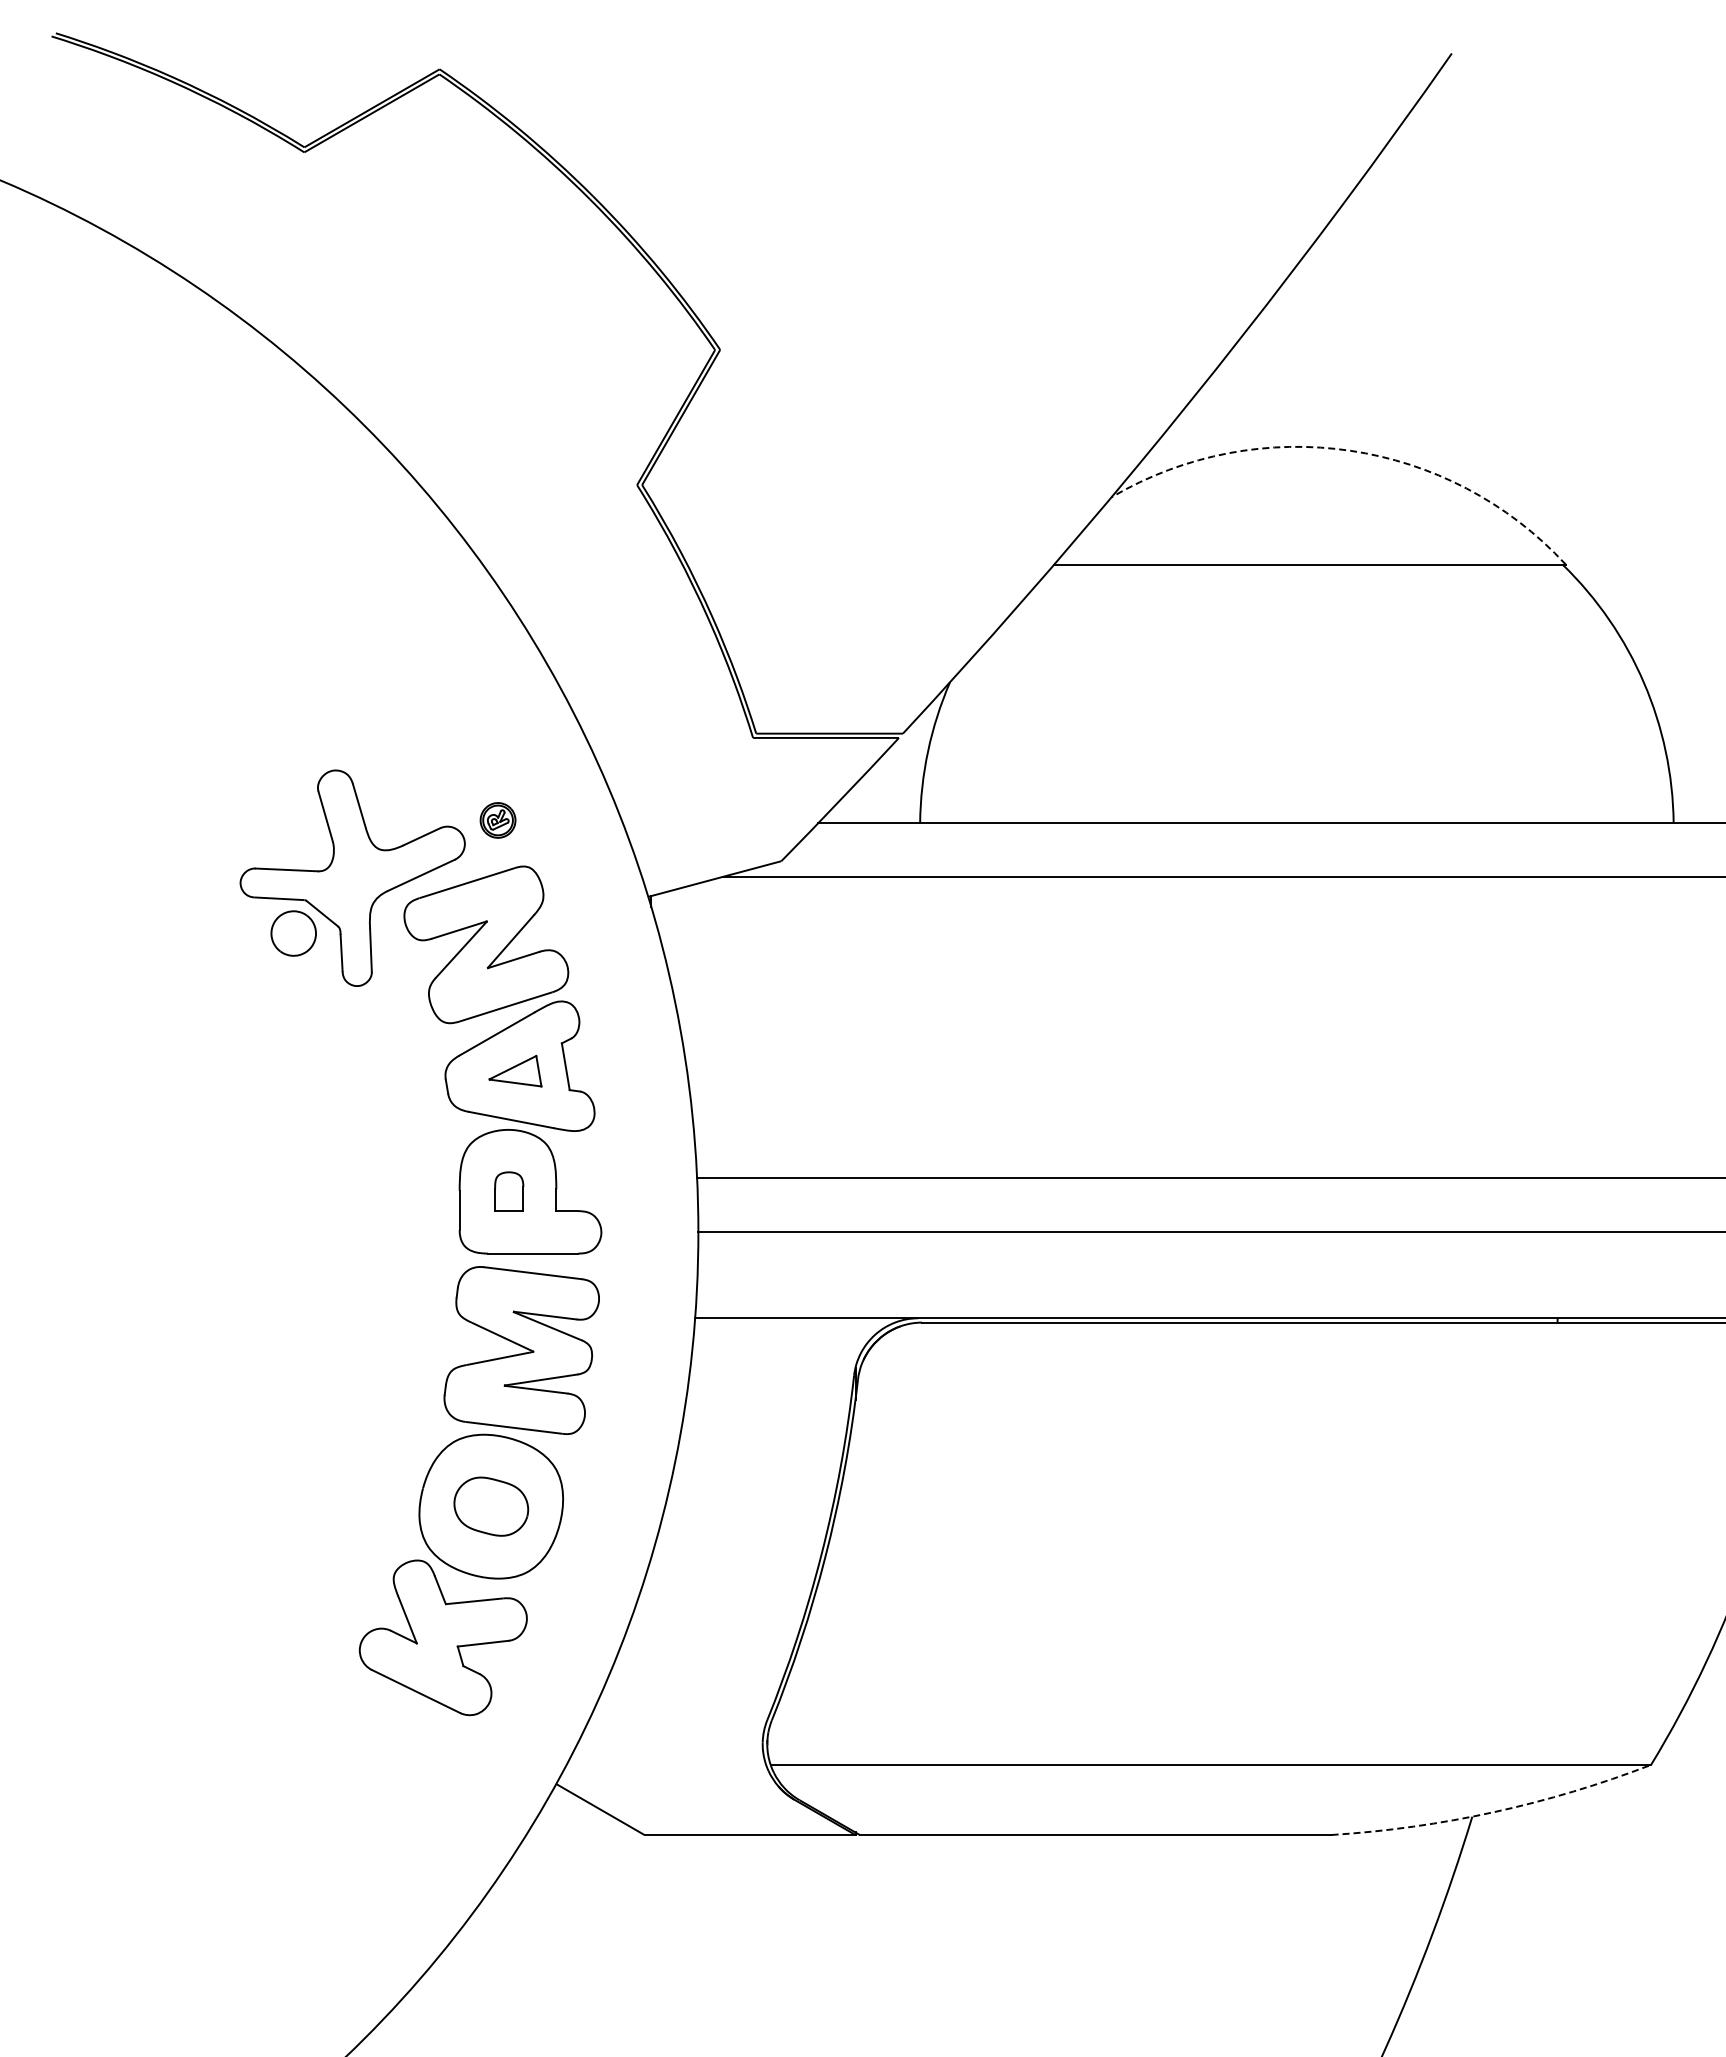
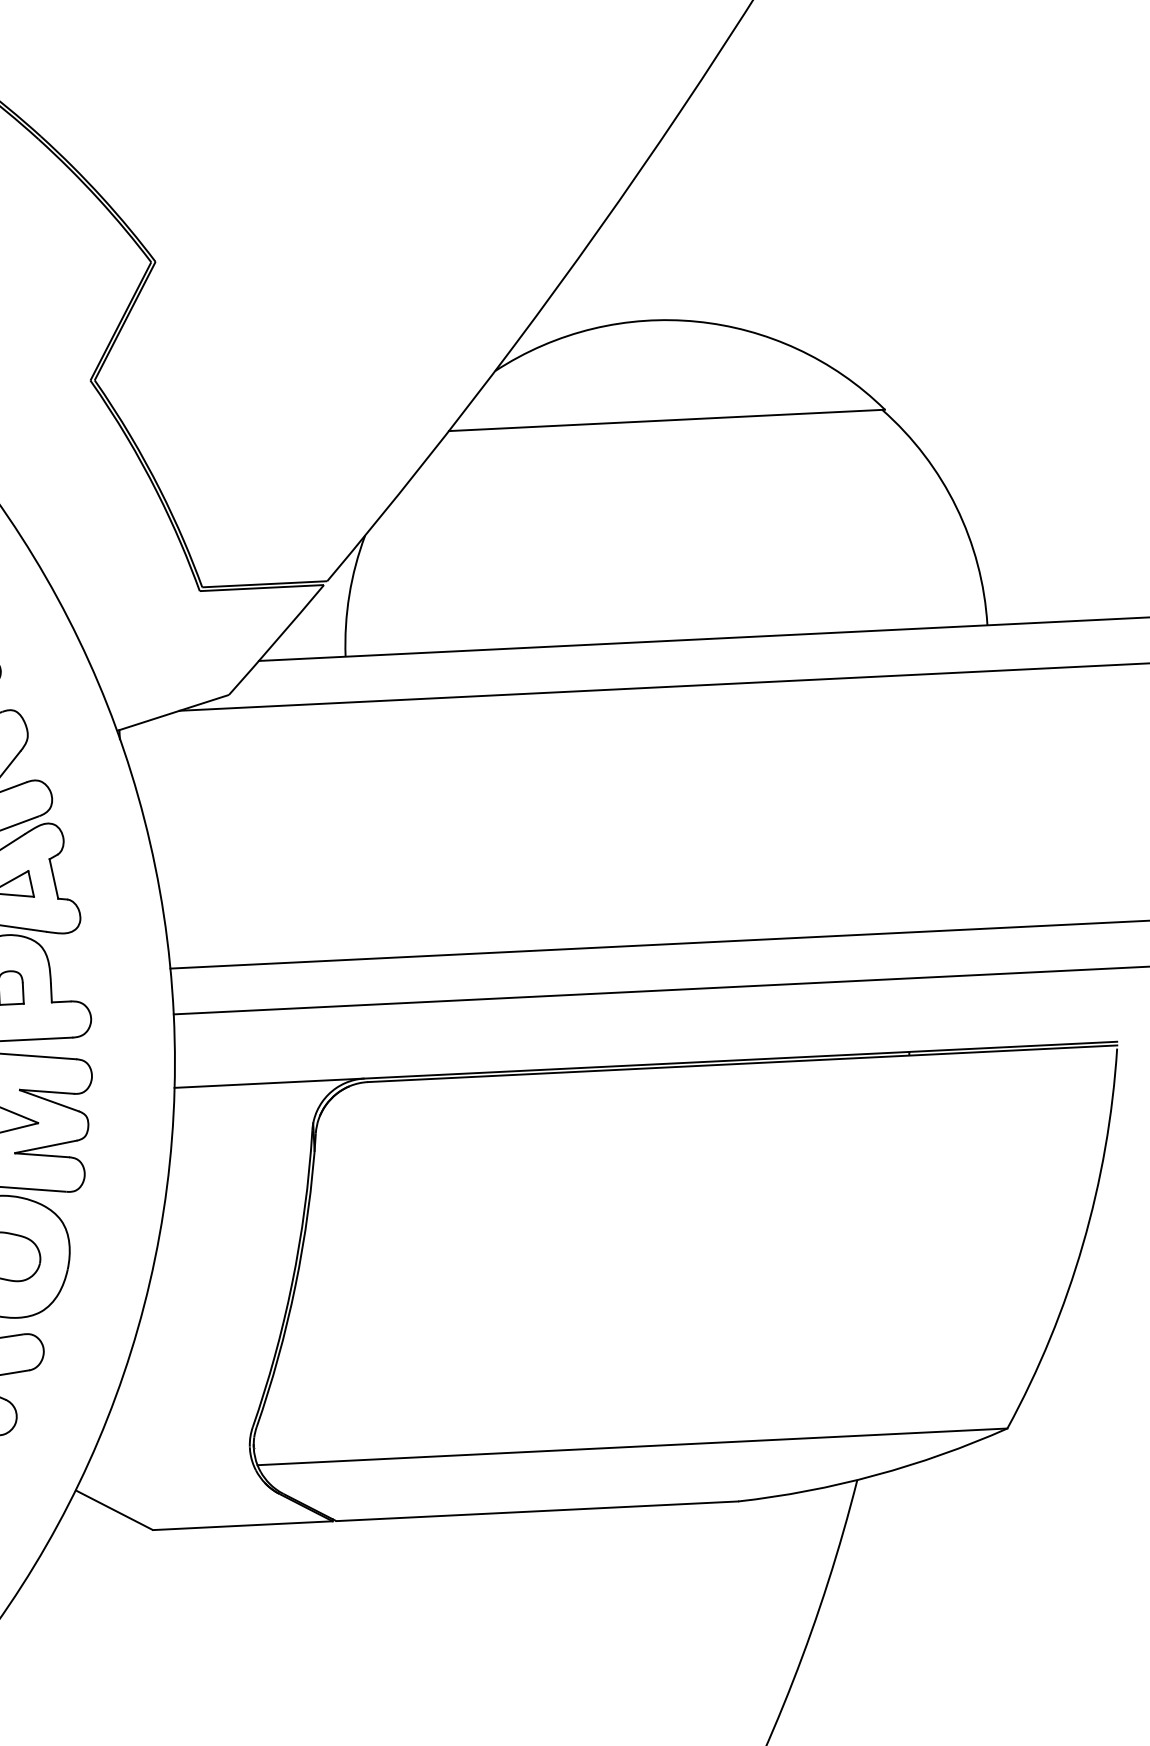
arc: (1350, 450) -> (696, 321), dashed -> solid
arc: (1493, 1812) -> (875, 1475), dashed -> solid

